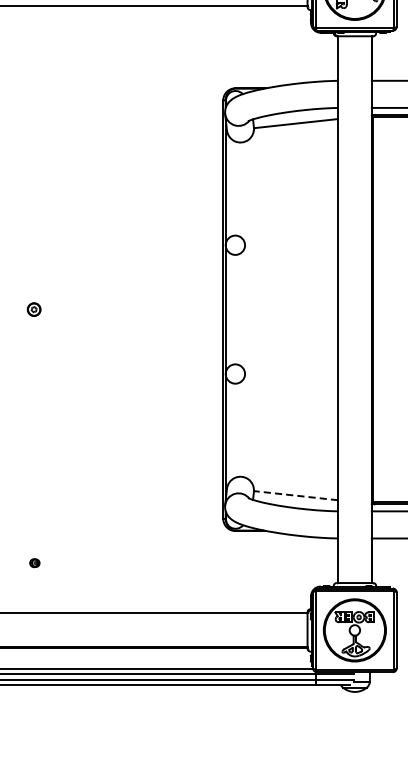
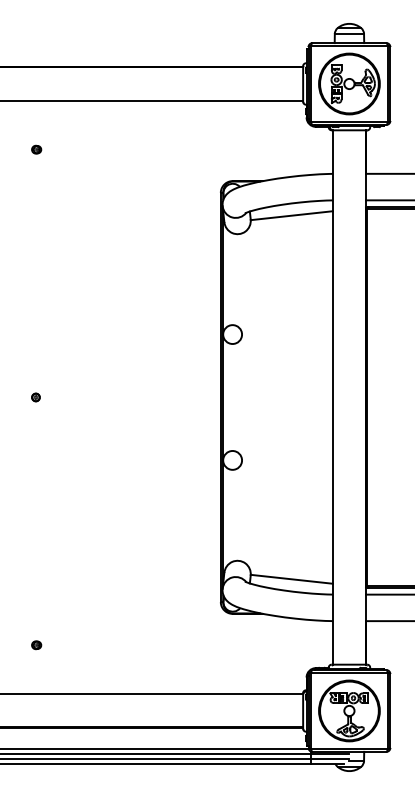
part: (34, 55) -> (36, 149), added
part: (33, 309) -> (35, 397), size x0.62
line: (295, 495) -> (291, 579), dashed -> solid

